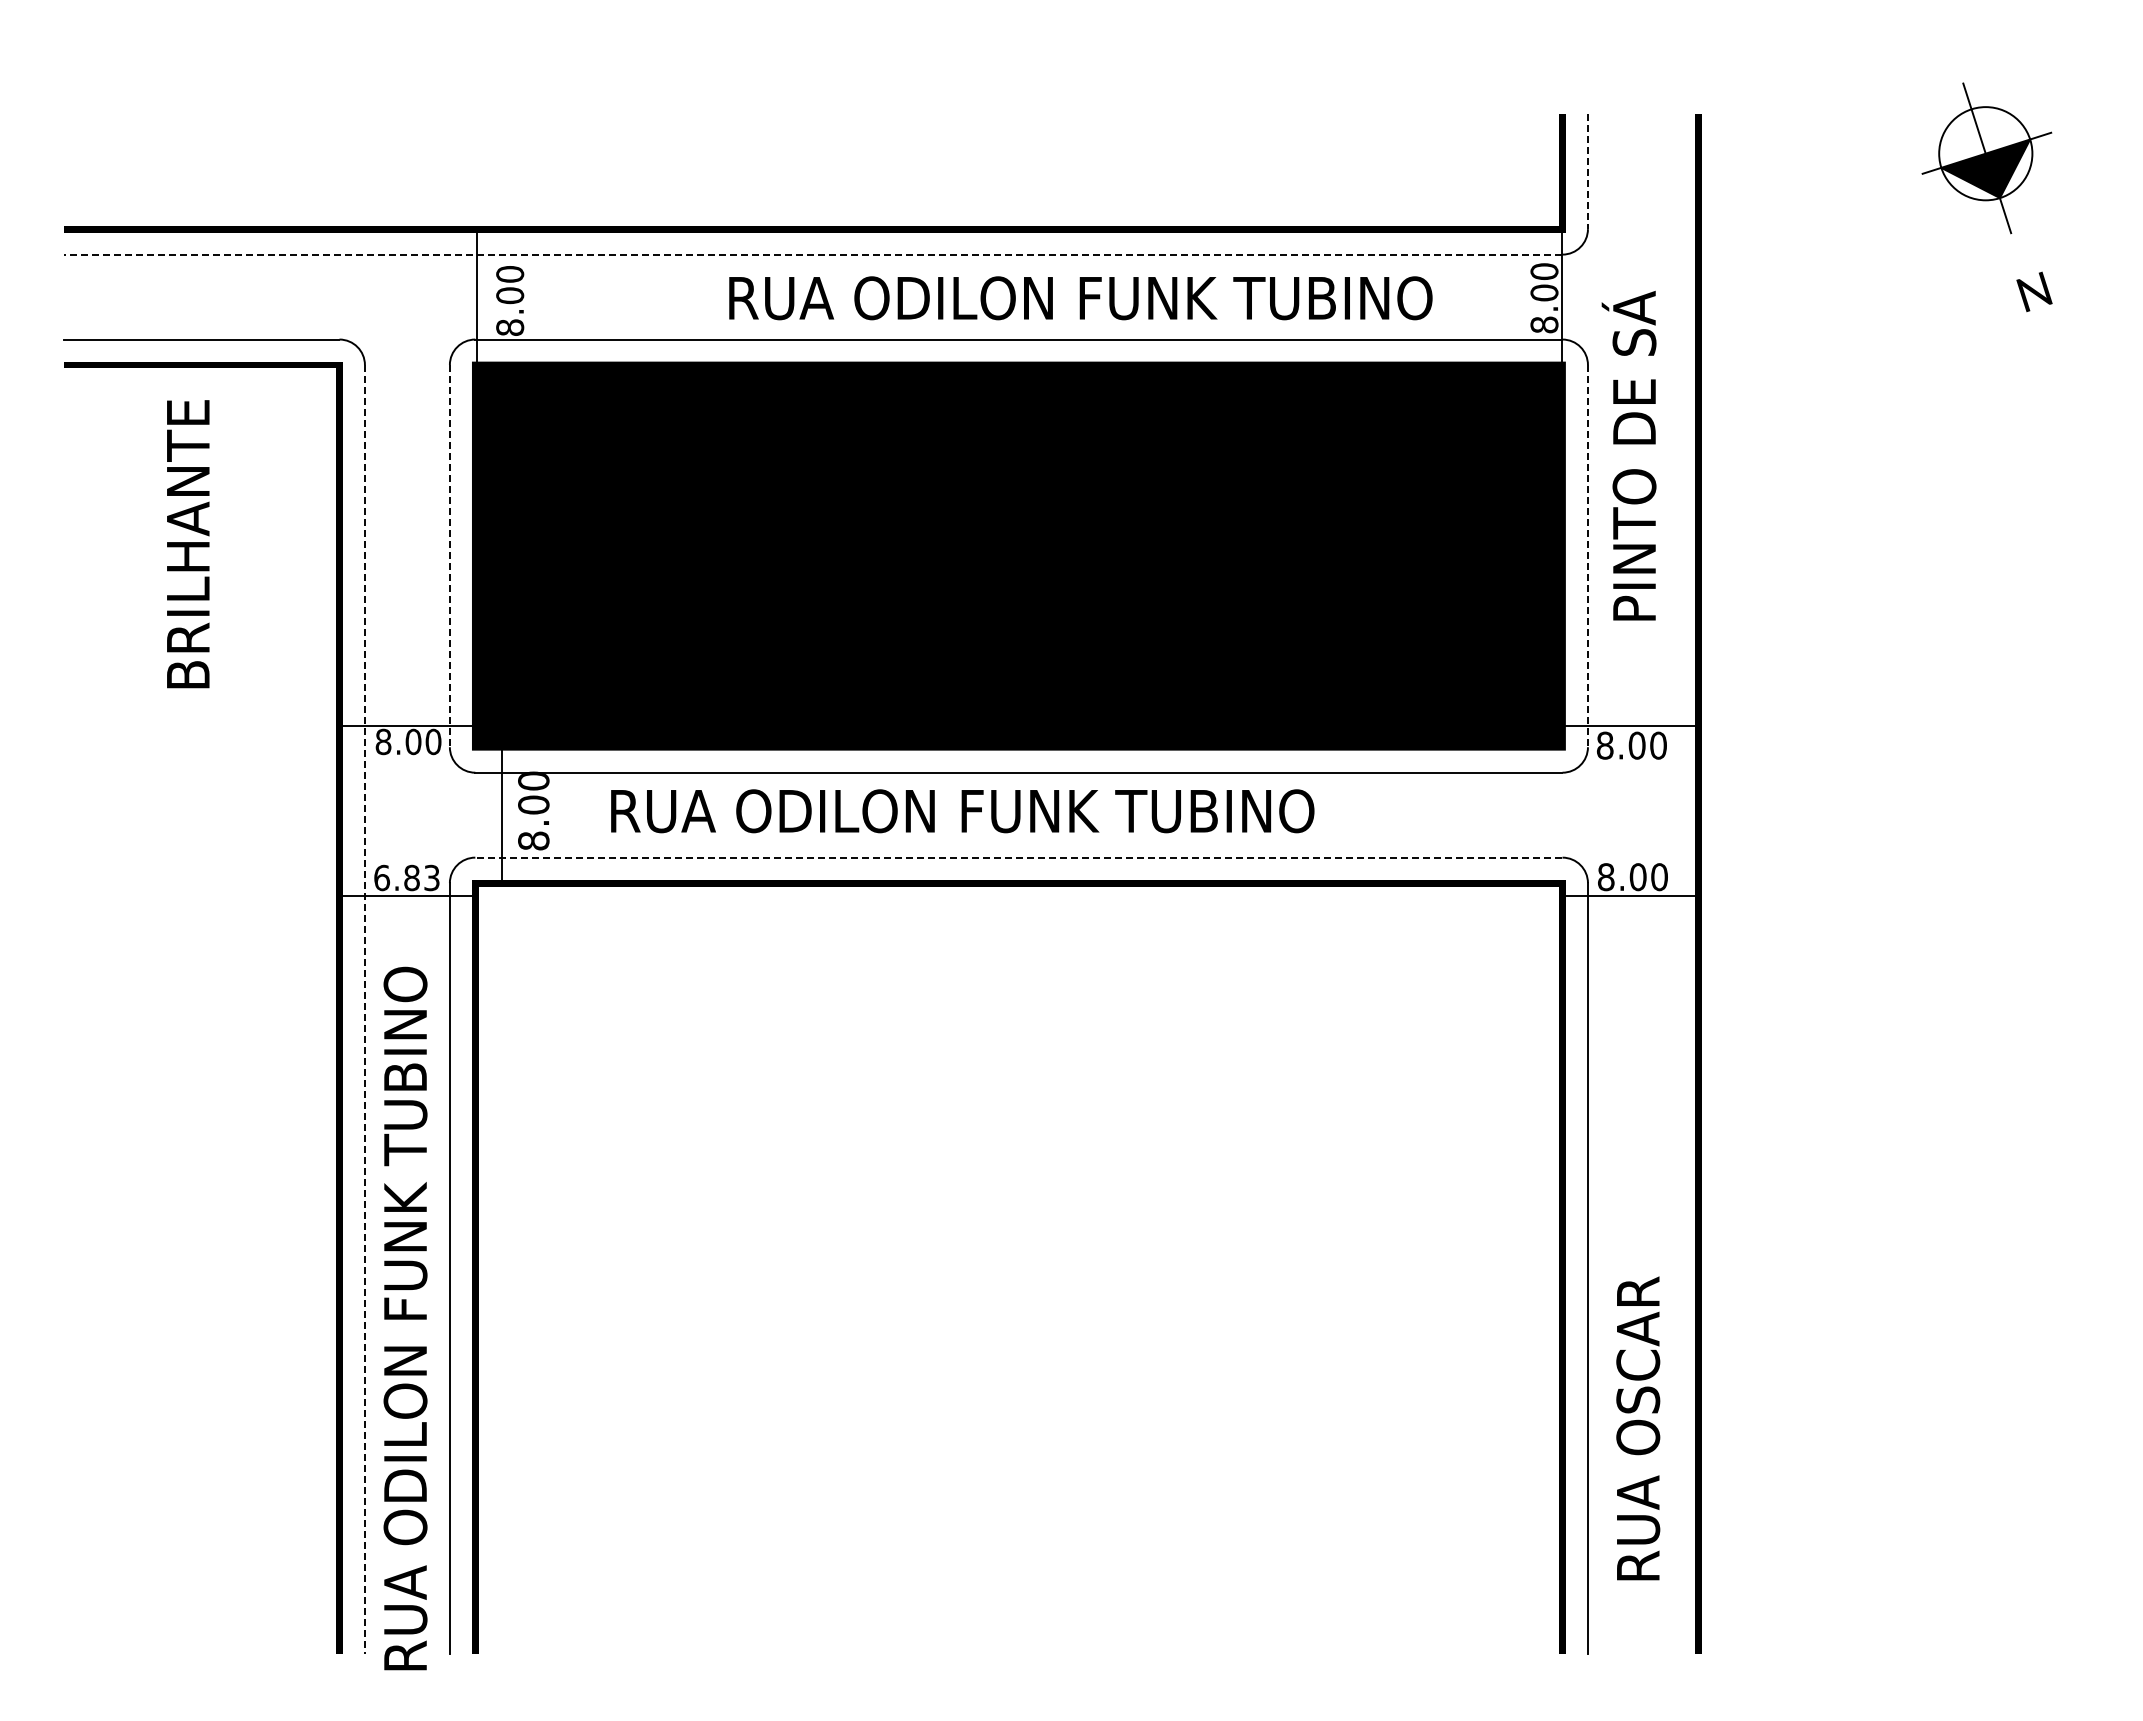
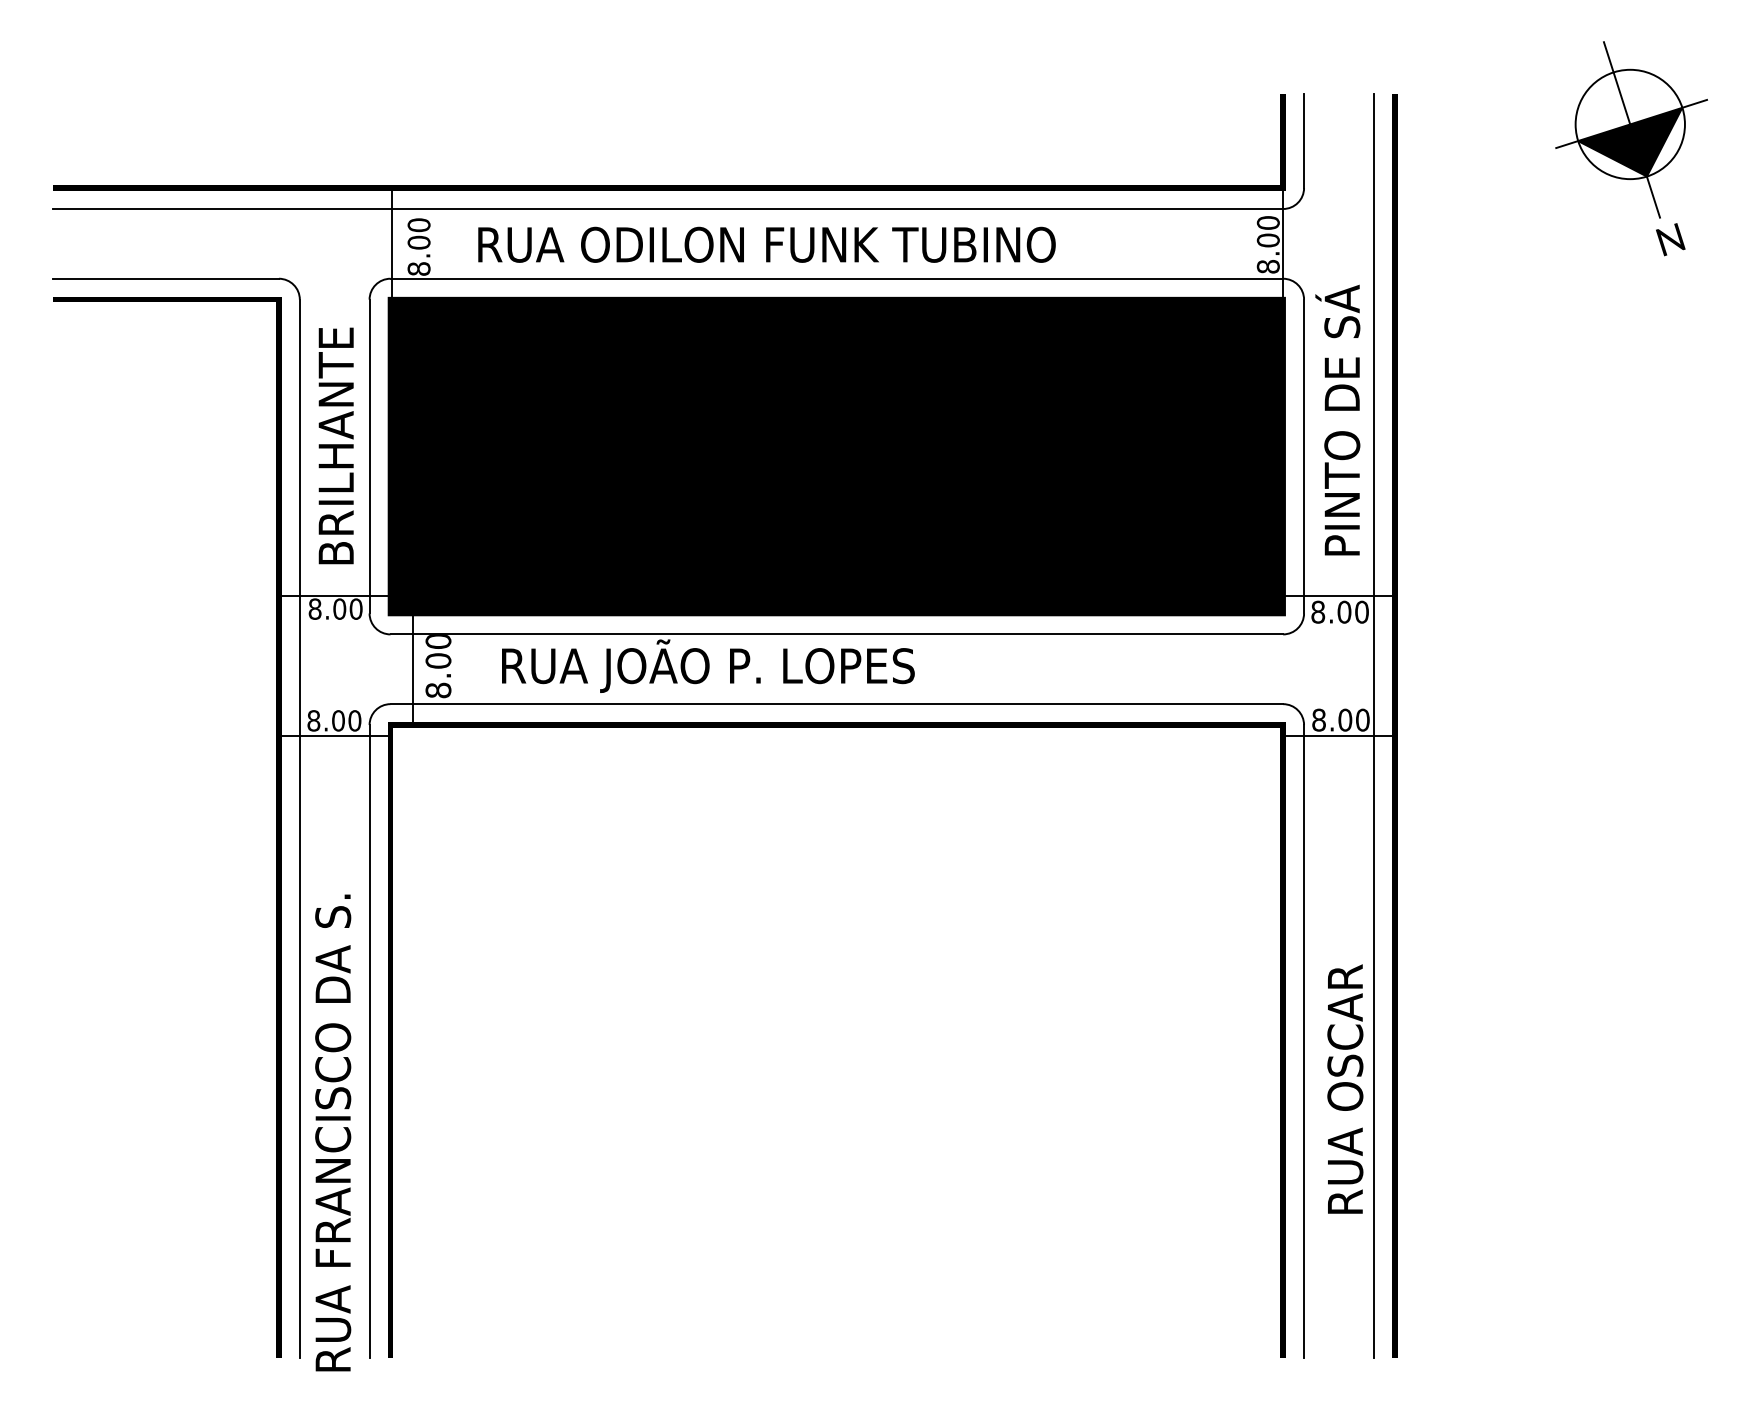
part: (1986, 158) -> (1631, 130), size x1.43
line: (1587, 172) -> (1303, 141), dashed -> solid
line: (812, 254) -> (667, 208), dashed -> solid
text: (1080, 298) -> (766, 245), moved
text: (1628, 455) -> (1337, 419), moved
text: (188, 544) -> (336, 446), moved
line: (449, 556) -> (369, 456), dashed -> solid
line: (1587, 556) -> (1303, 456), dashed -> solid
text: (1022, 811) -> (839, 666), RUA ODILON FUNK TUBINO -> RUA JOÃO P. LOPES
line: (1018, 857) -> (836, 704), dashed -> solid
text: (406, 877) -> (333, 720), 6.83 -> 8.00
line: (1672, 884) -> (1373, 726), added
line: (364, 1009) -> (299, 828), dashed -> solid
text: (405, 1255) -> (333, 1030), RUA ODILON FUNK TUBINO -> RUA FRANCISCO DA S.
text: (1638, 1428) -> (1345, 1089), moved

